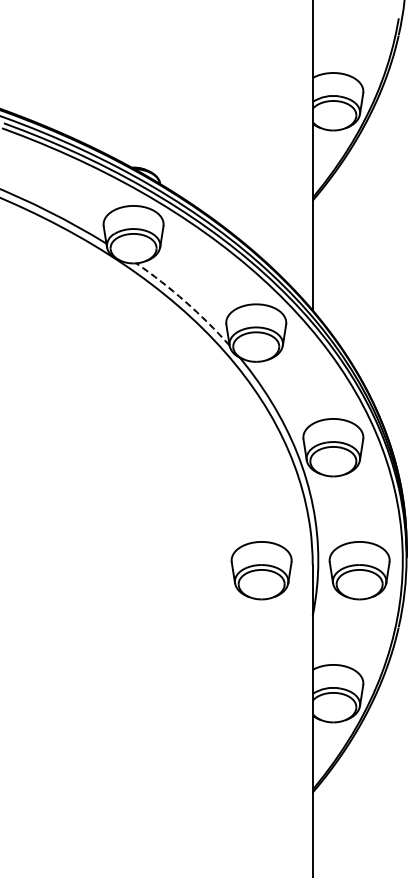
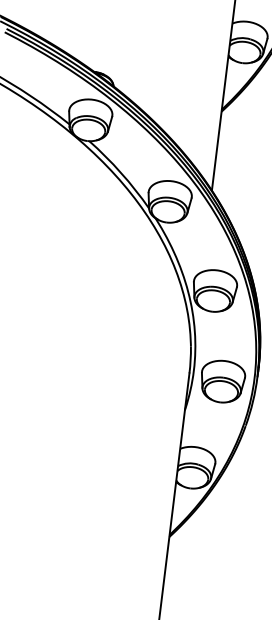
arc: (185, 301) -> (121, 172), dashed -> solid
part: (261, 570) -> (152, 372), removed

